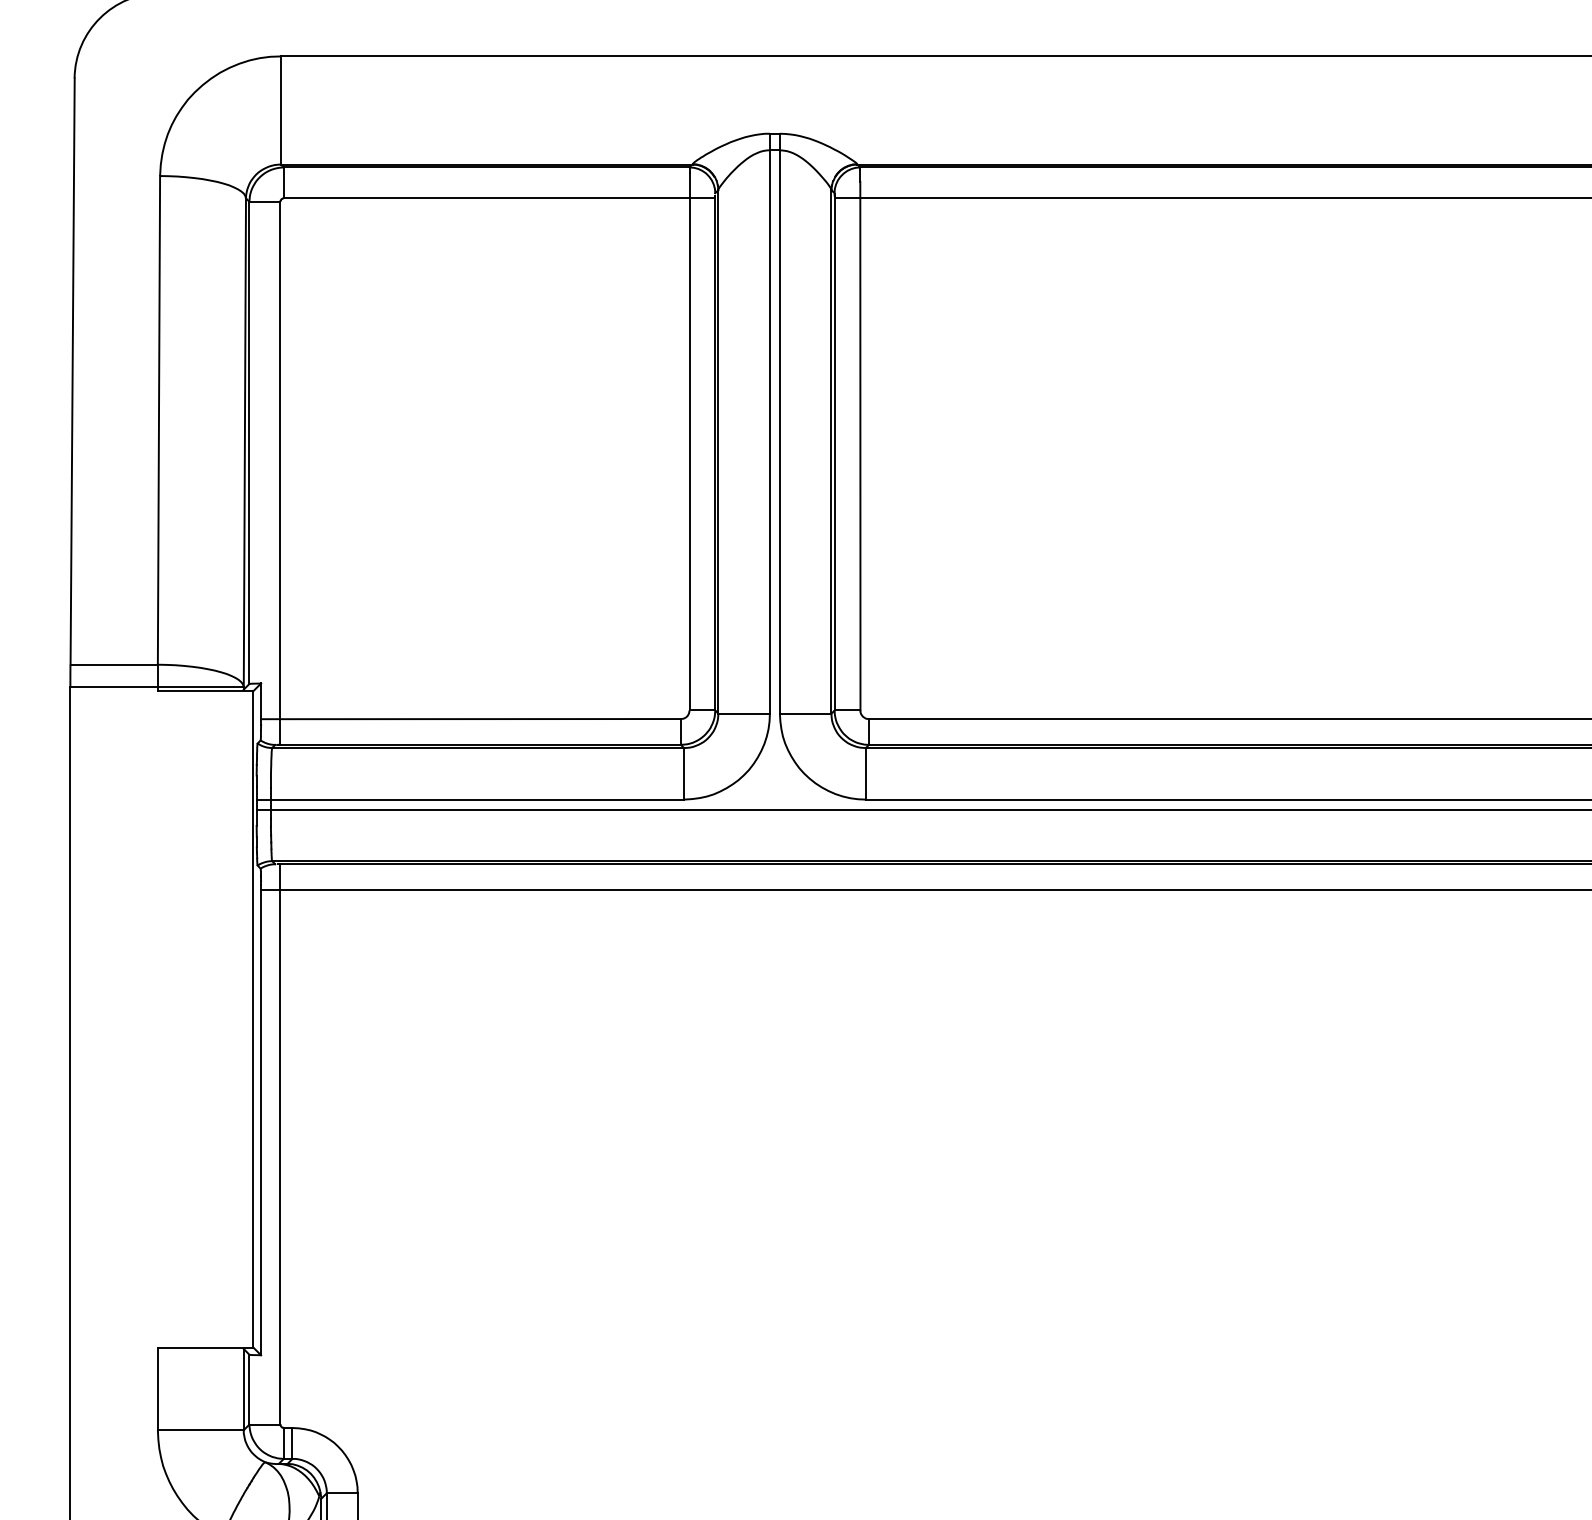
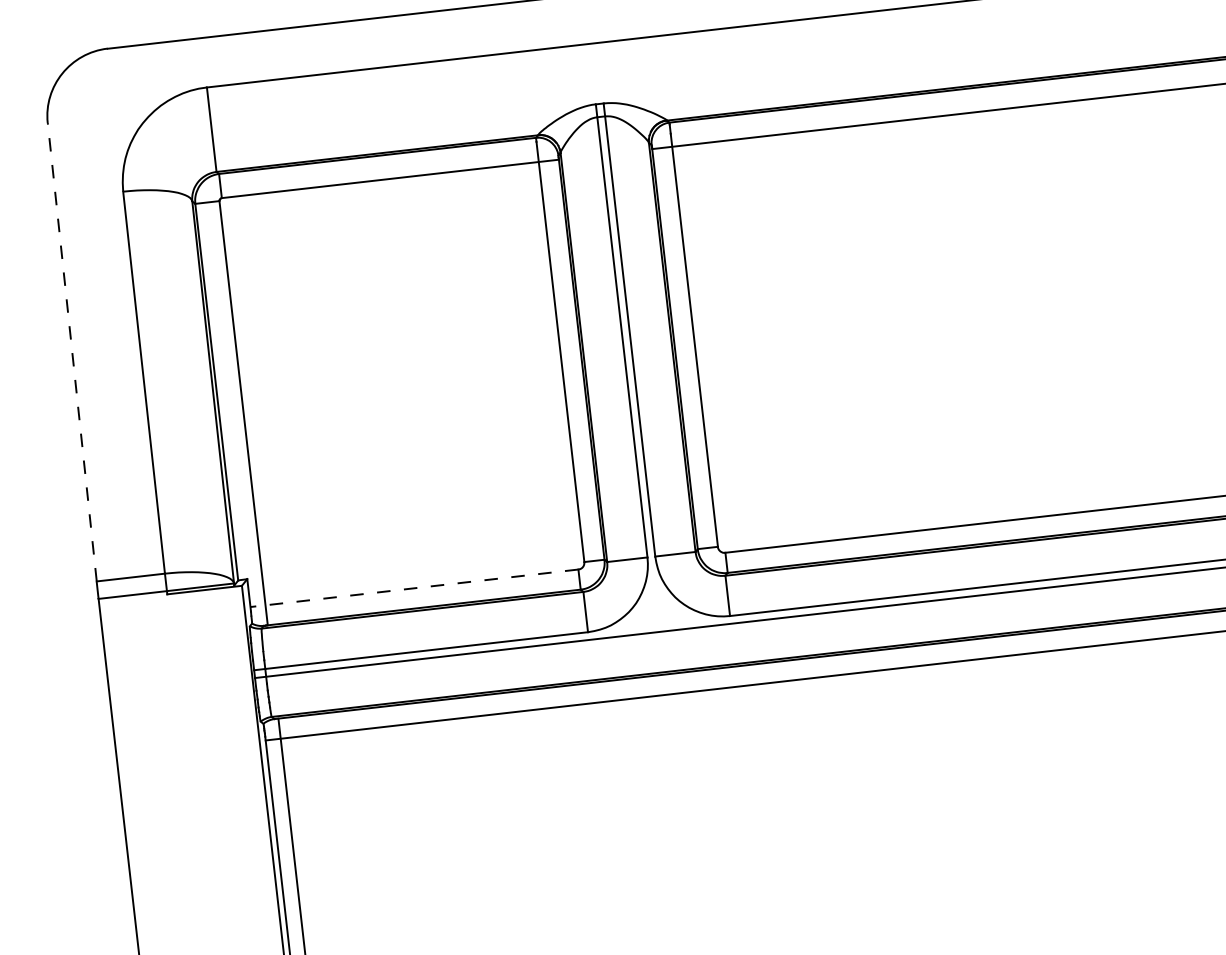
line: (72, 371) -> (72, 352), solid -> dashed
line: (471, 719) -> (414, 588), solid -> dashed

